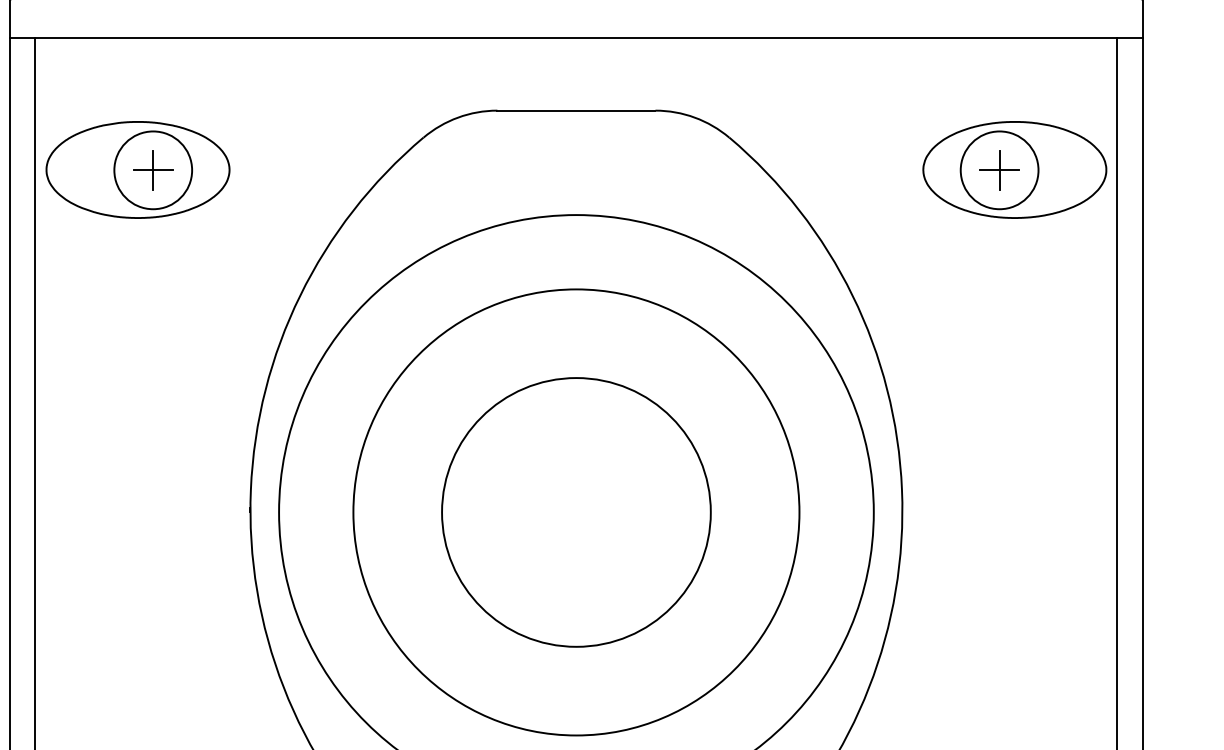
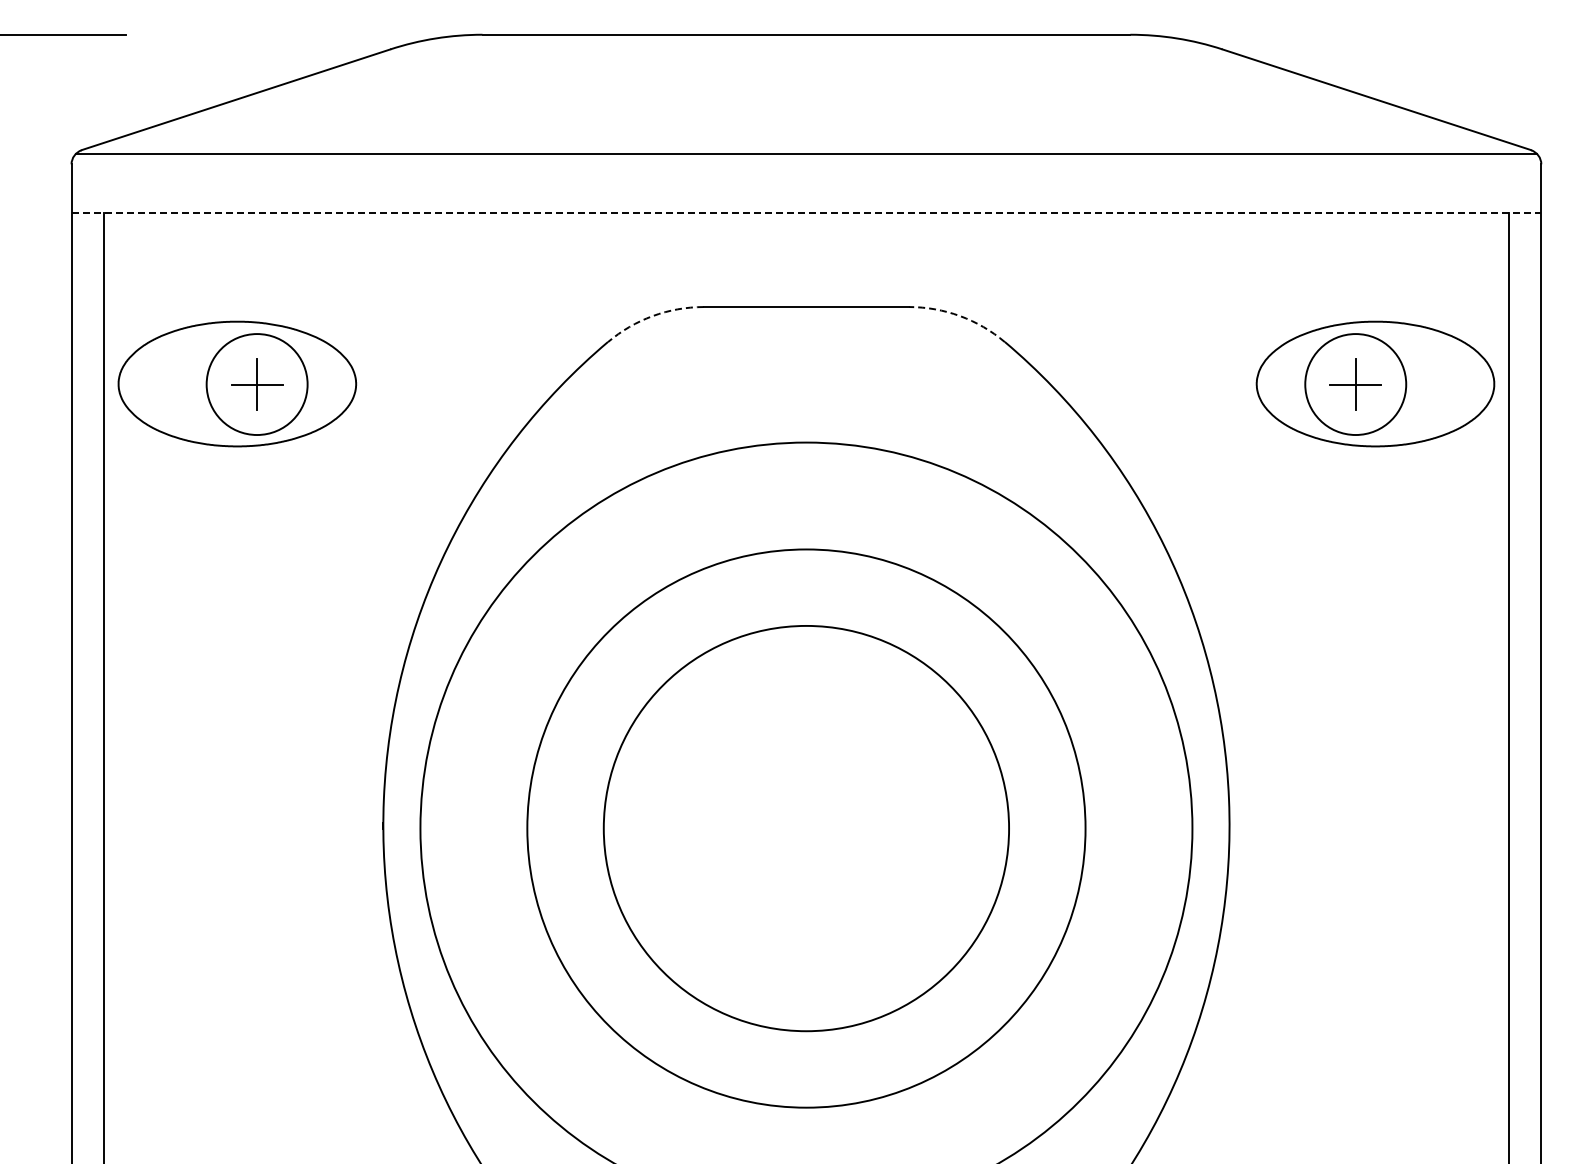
line: (576, 37) -> (806, 212), solid -> dashed
arc: (457, 117) -> (652, 316), solid -> dashed
arc: (695, 117) -> (960, 316), solid -> dashed
circle: (575, 512) -> (805, 828), size x0.7
circle: (576, 512) -> (806, 828), size x1.6

